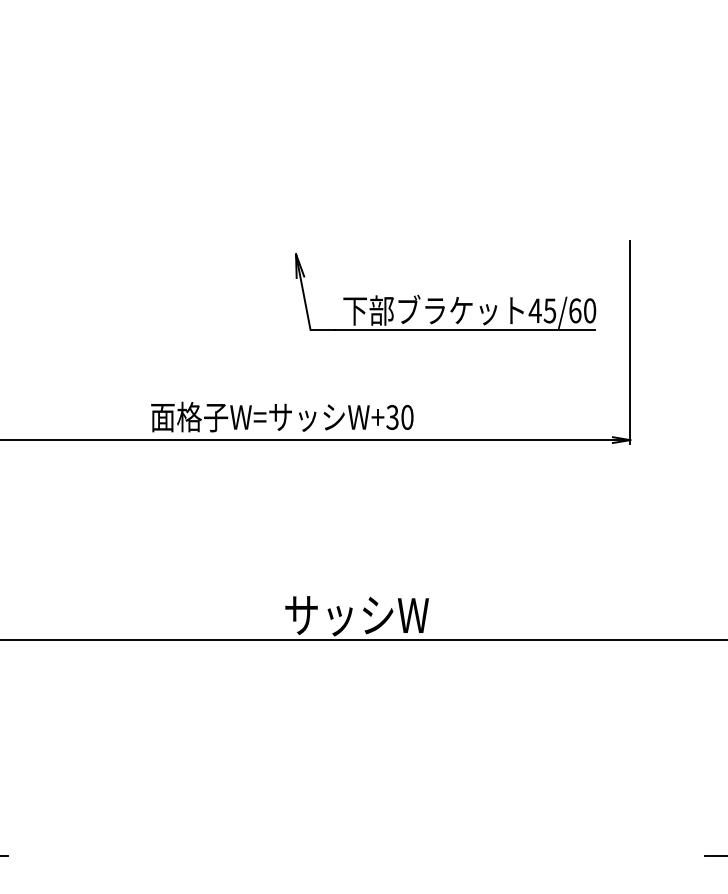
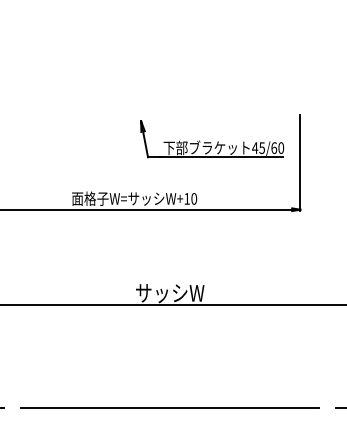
text: (391, 416) -> (186, 198), W+30 -> W+10
line: (355, 855) -> (169, 407), added

